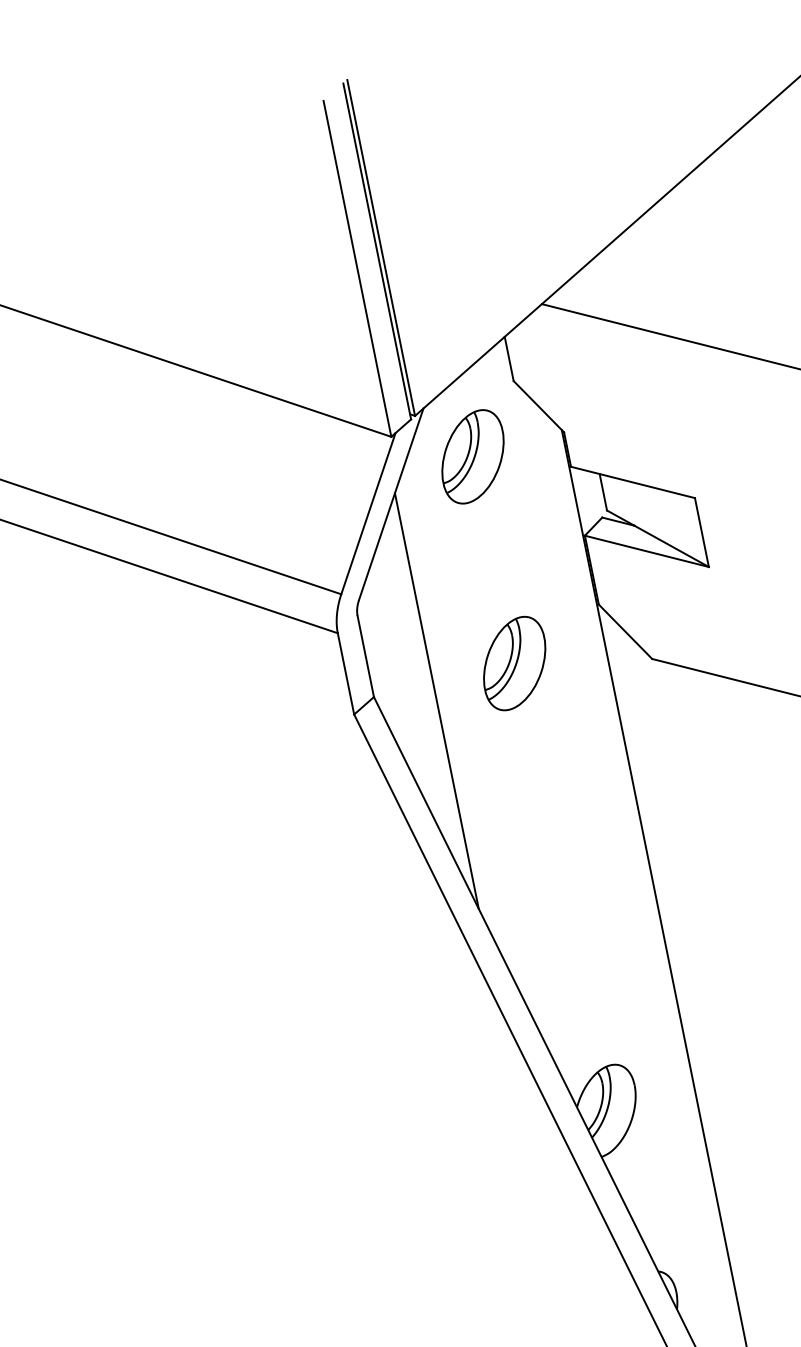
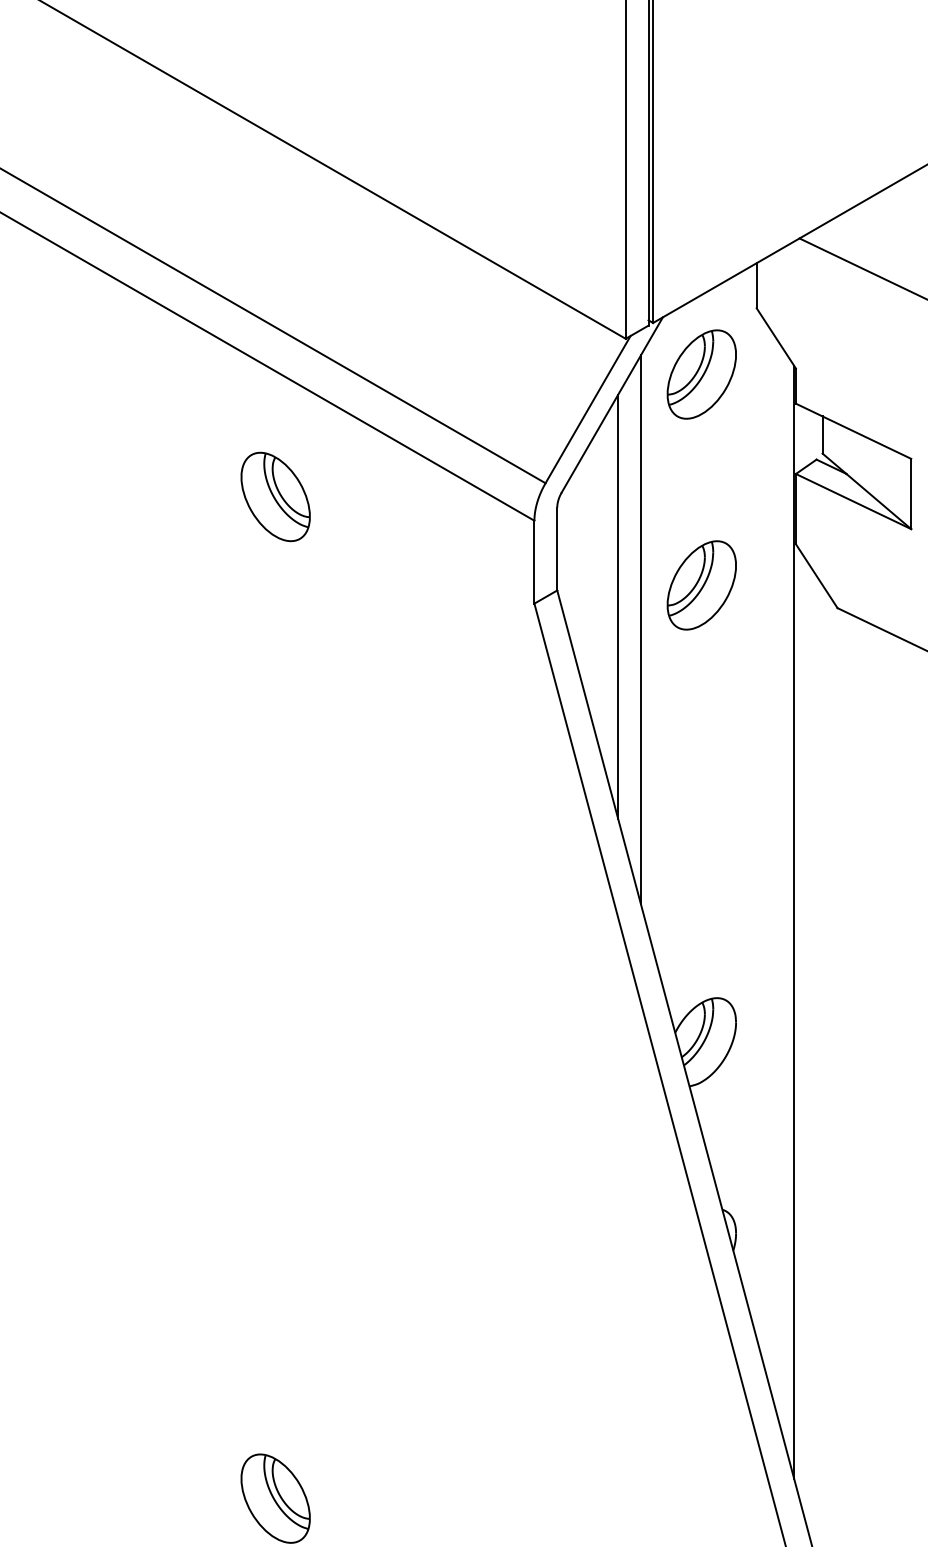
part: (79, 660) -> (275, 496), added
line: (463, 718) -> (640, 629), added

